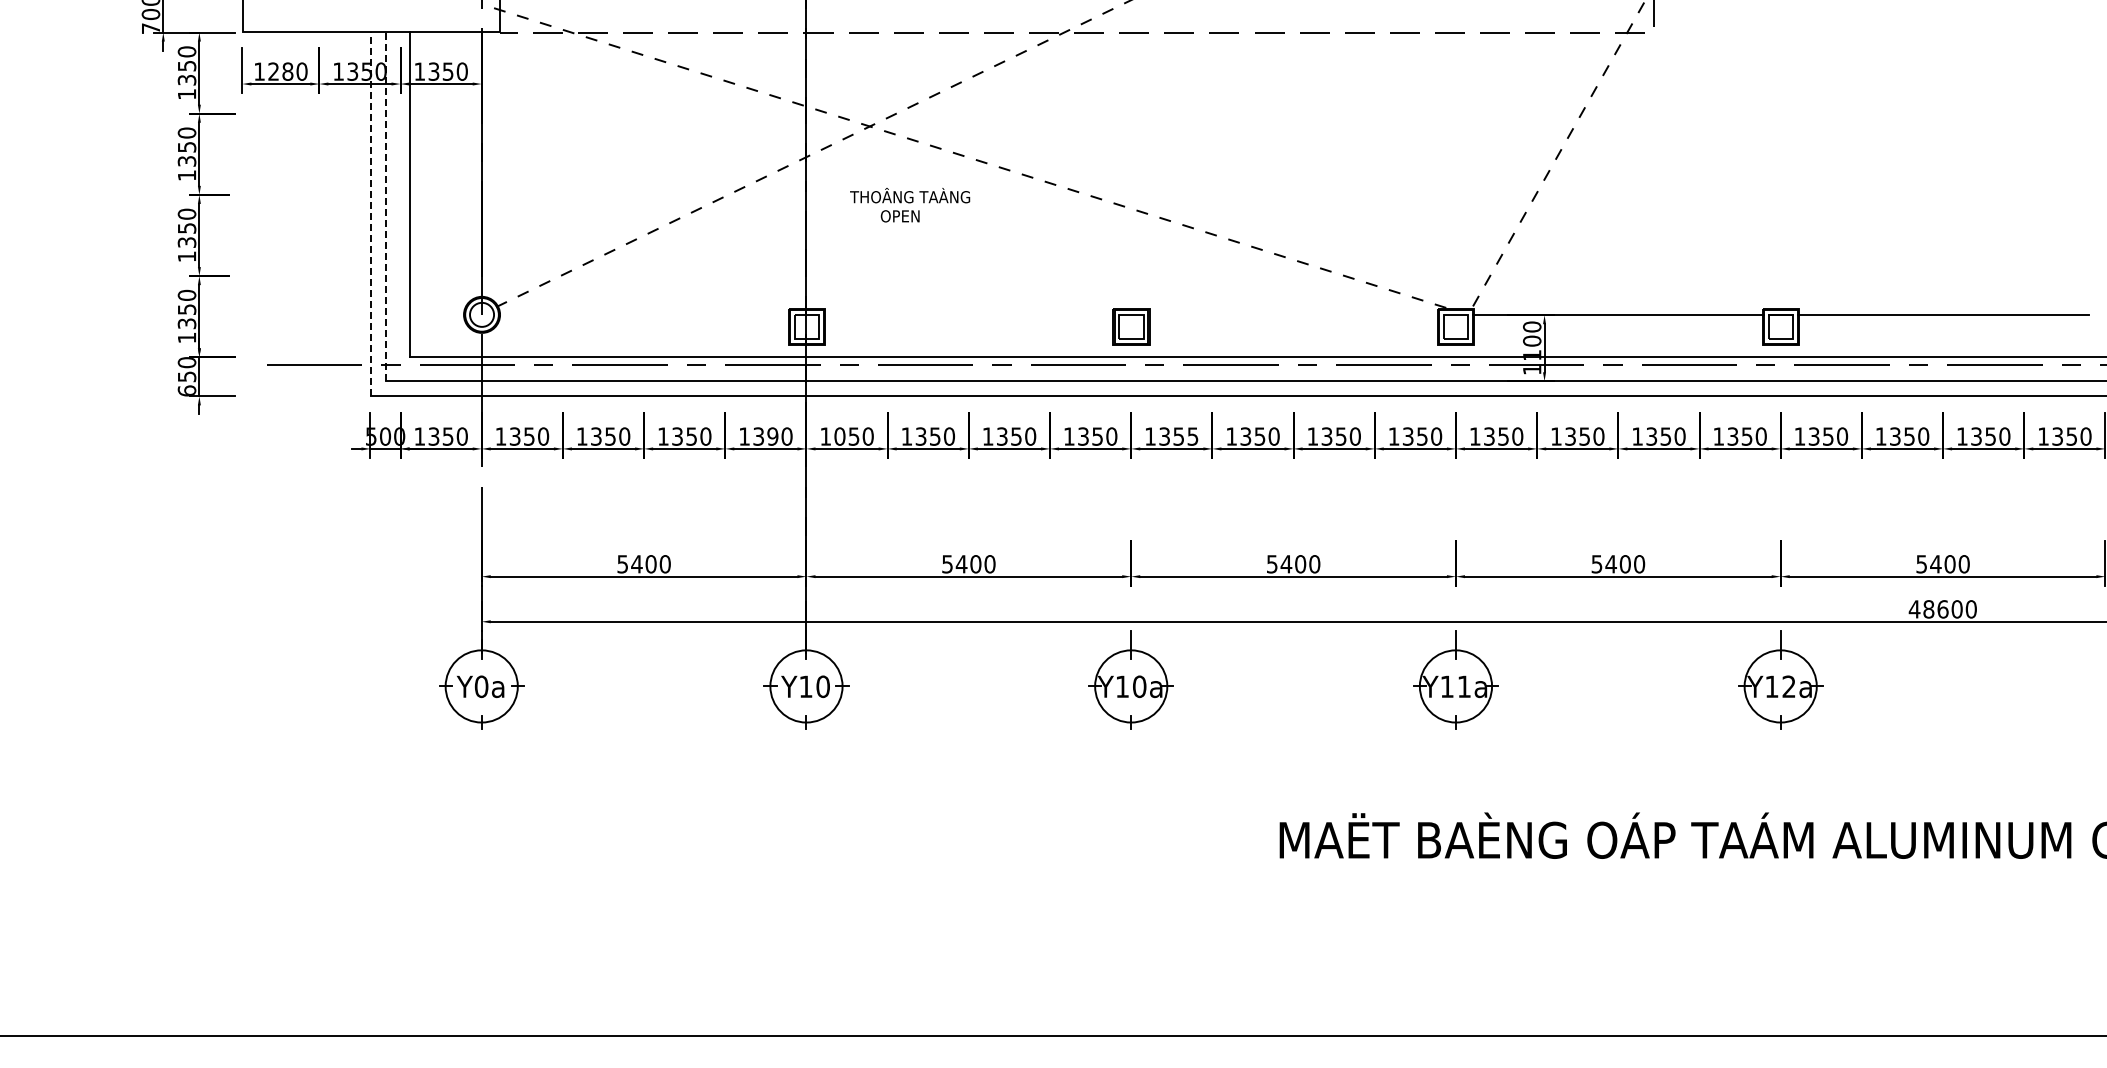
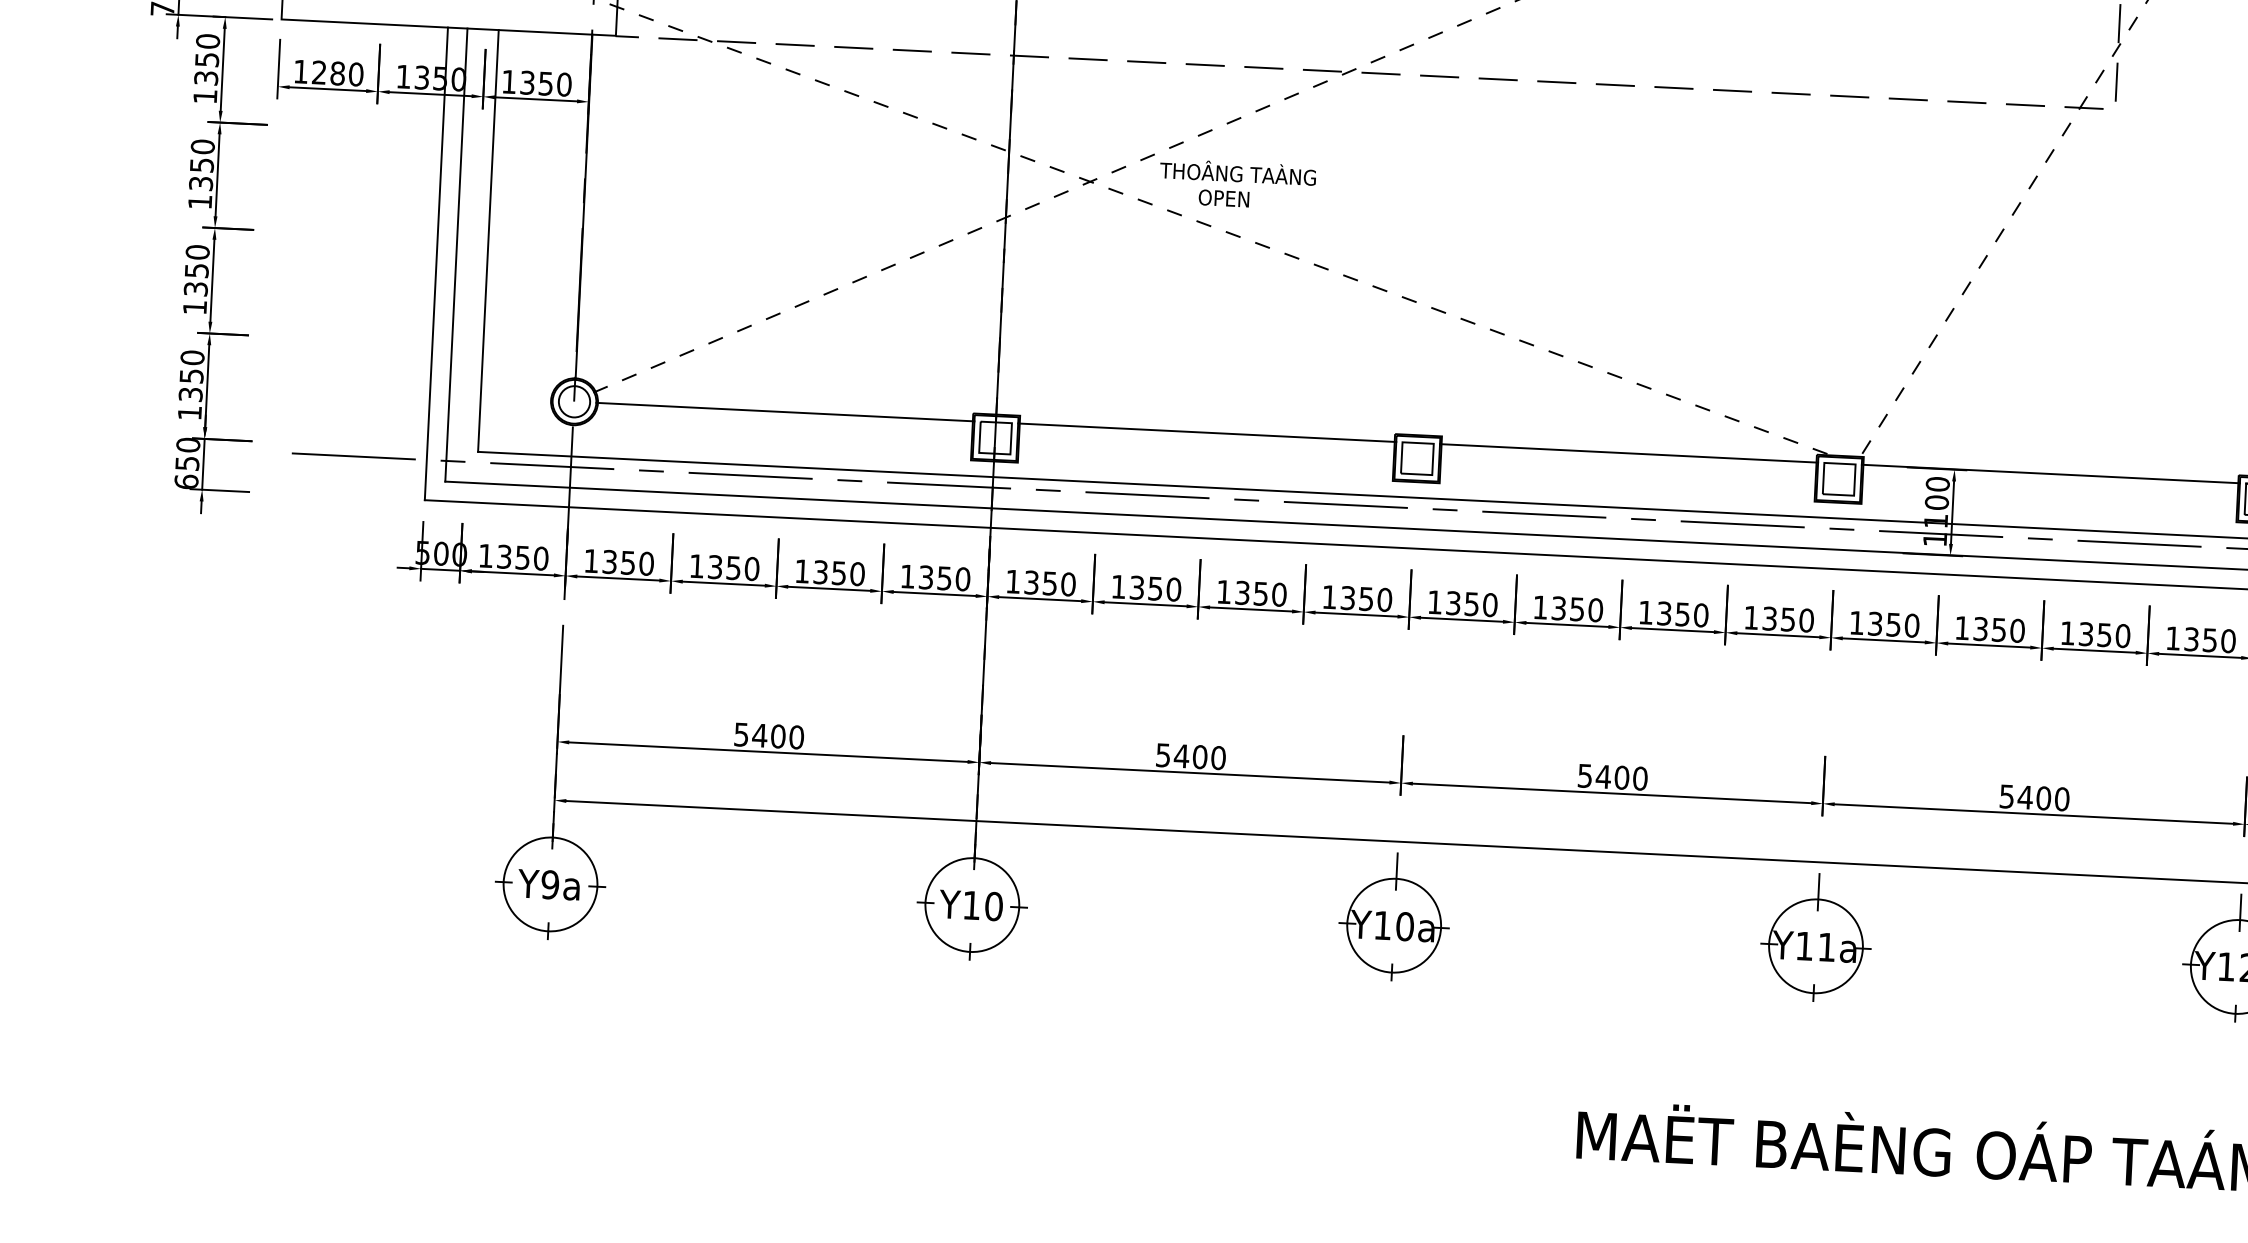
text: (910, 205) -> (1238, 185), moved
line: (385, 206) -> (456, 254), dashed -> solid
line: (370, 214) -> (436, 264), dashed -> solid
line: (643, 314) -> (784, 411), added
line: (968, 314) -> (1206, 432), added
line: (1293, 314) -> (1628, 452), added
text: (772, 436) -> (944, 578), 1390 -> 1350
text: (839, 436) -> (1031, 582), 1050 -> 1350
text: (1192, 436) -> (1489, 604), 1355 -> 1350
text: (481, 686) -> (550, 884), Y0a -> Y9a

